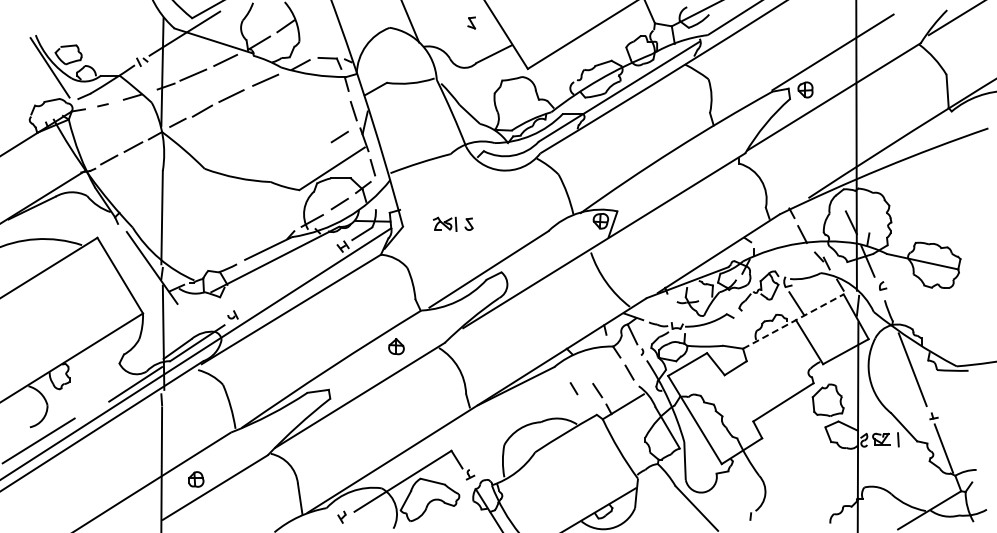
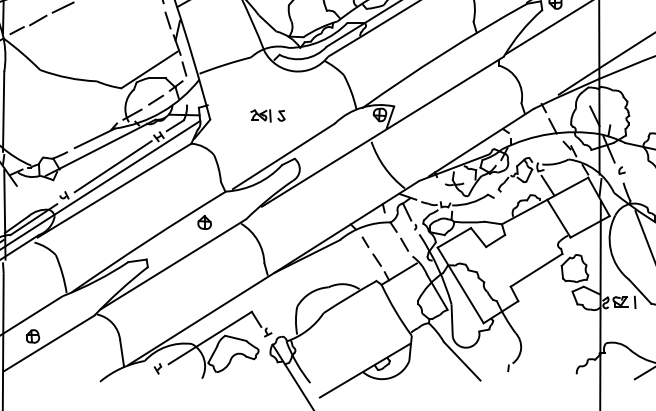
line: (339, 136) -> (155, 42), removed
part: (453, 223) -> (268, 115), moved
line: (289, 281) -> (112, 166), added
line: (793, 321) -> (545, 200), dashed -> solid
line: (573, 388) -> (365, 242), moved

